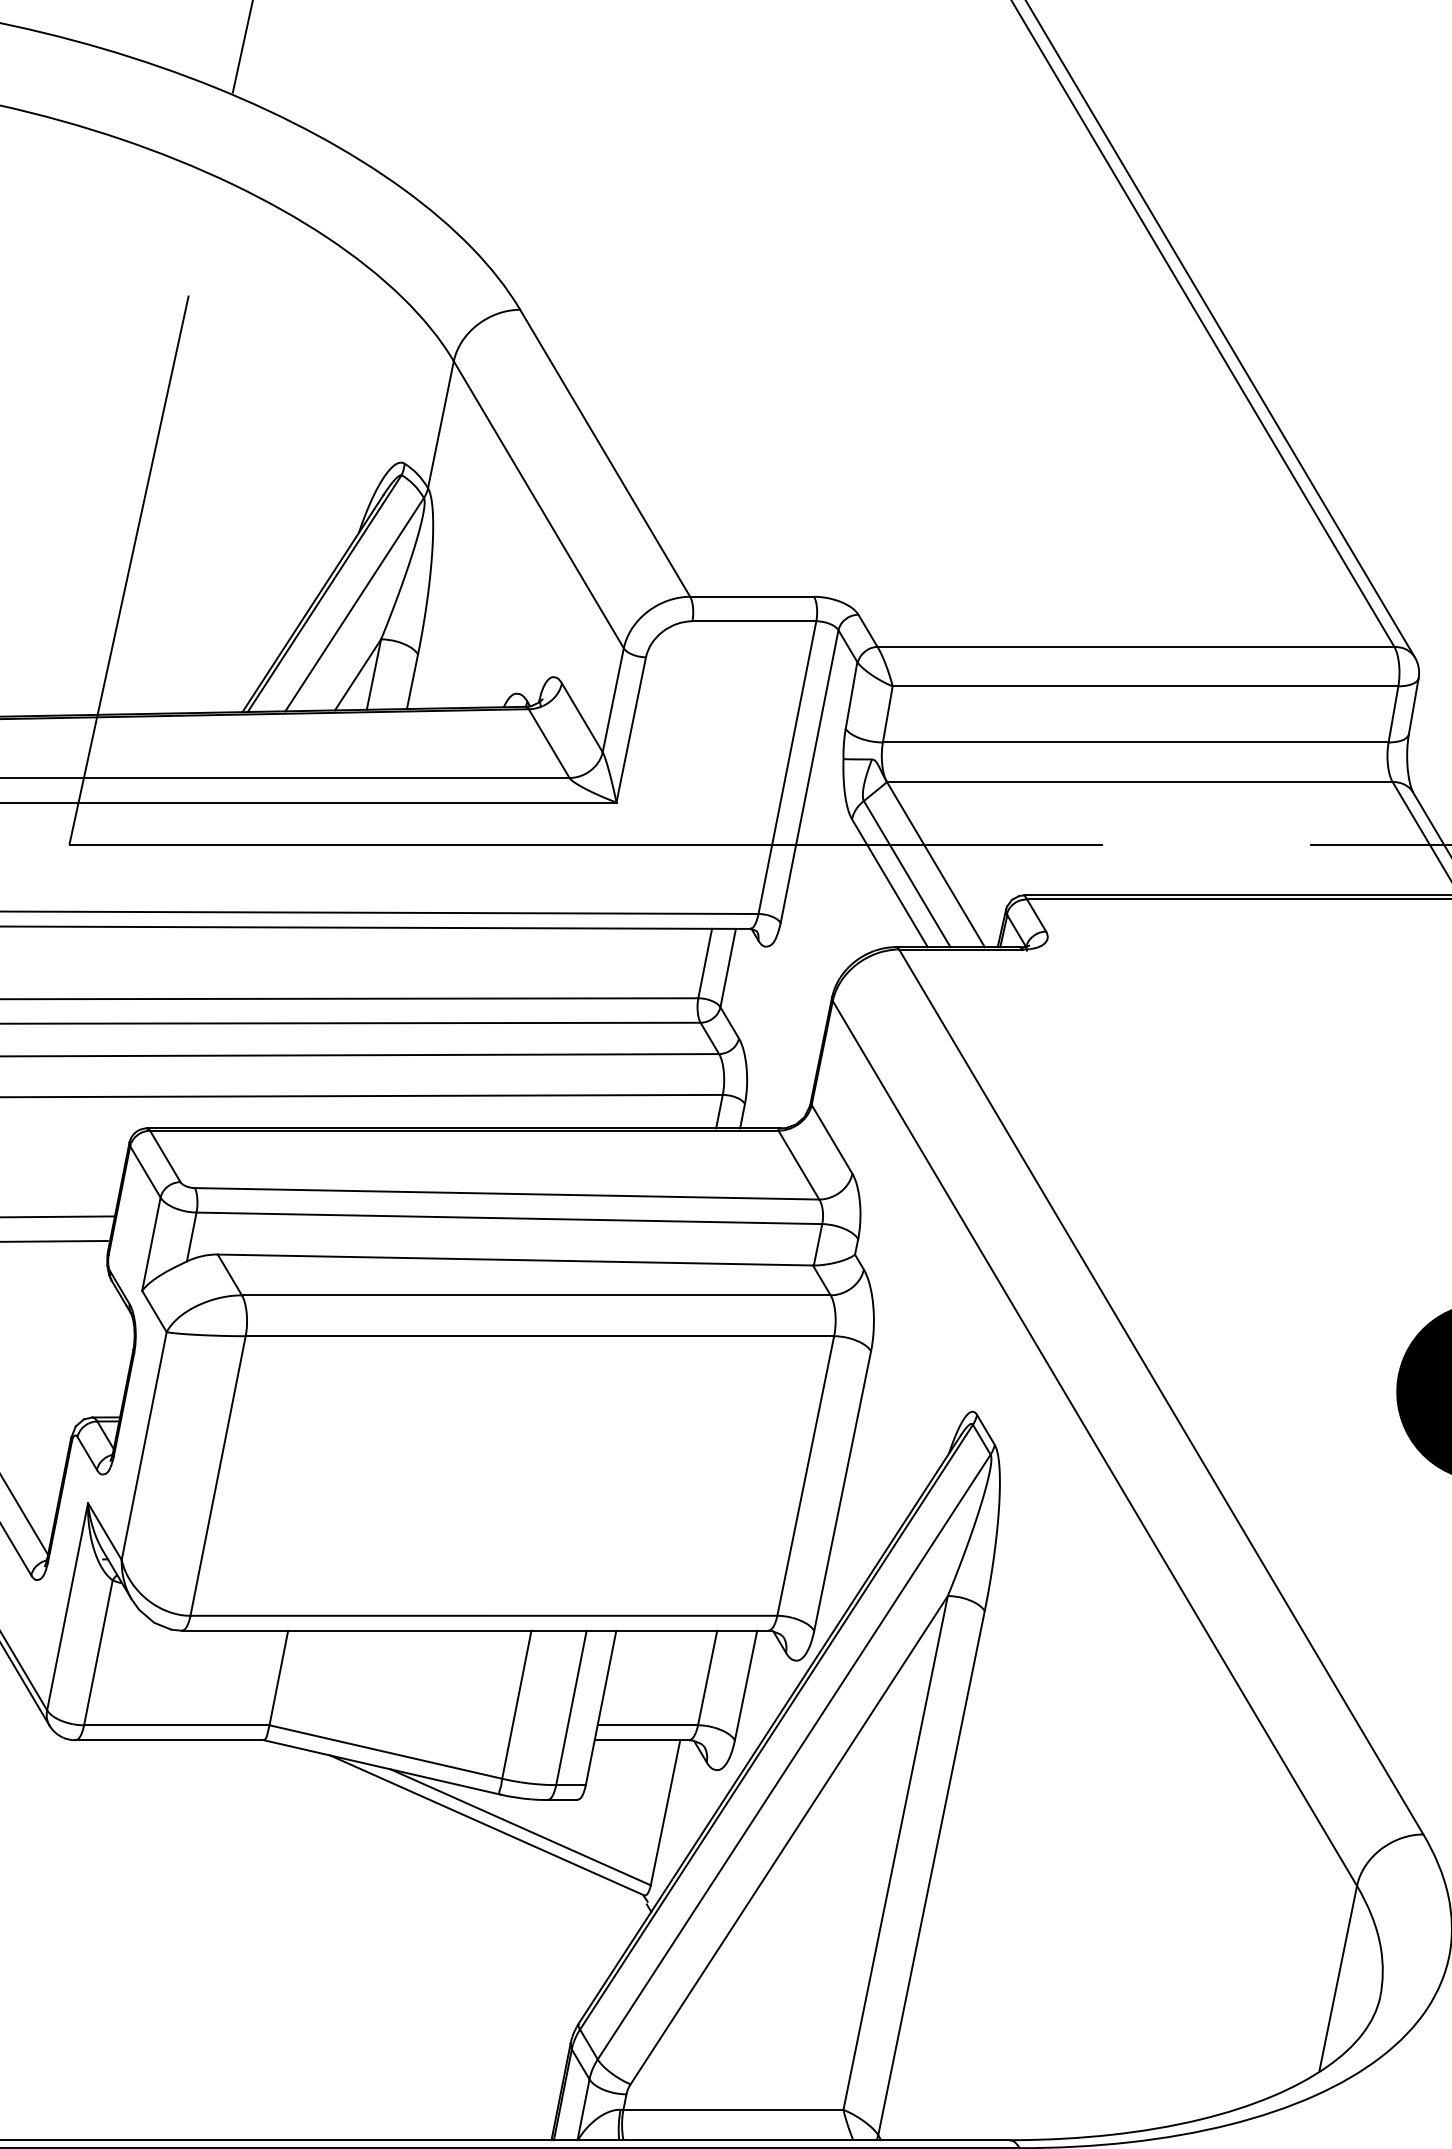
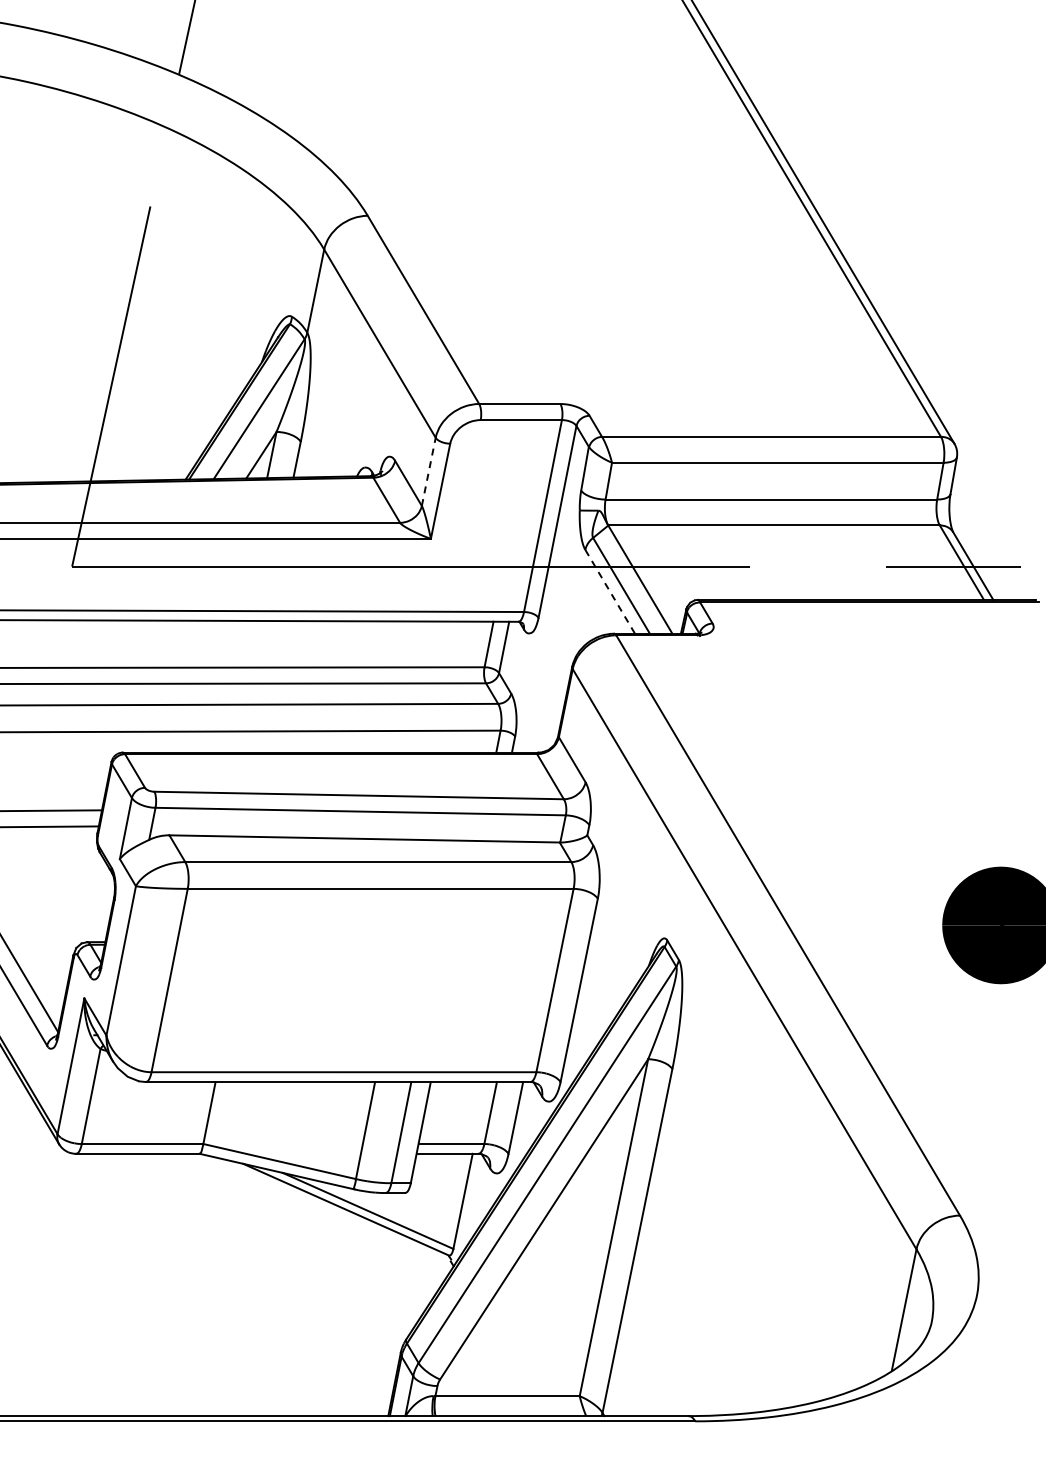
line: (612, 699) -> (428, 471), solid -> dashed
line: (890, 882) -> (610, 591), solid -> dashed

